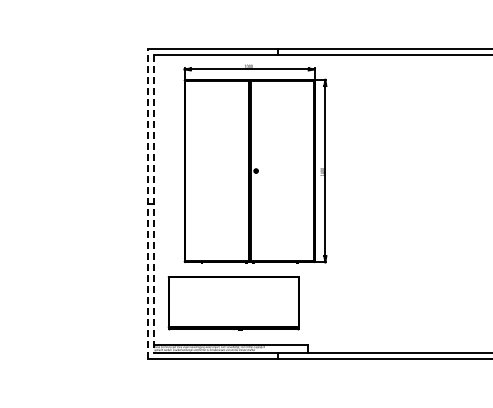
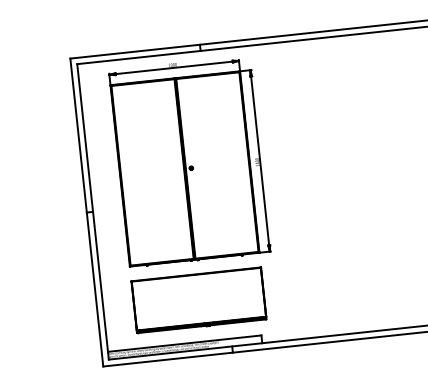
line: (147, 203) -> (86, 212), dashed -> solid
line: (153, 204) -> (92, 212), dashed -> solid
part: (233, 303) -> (198, 300), moved

